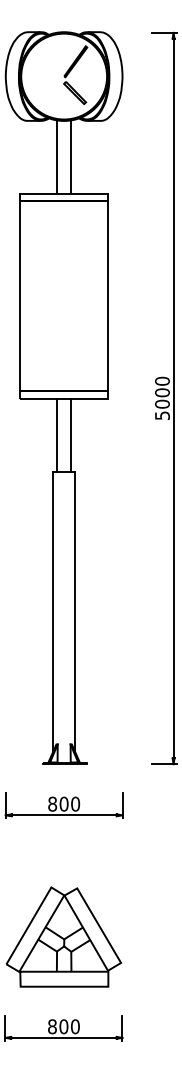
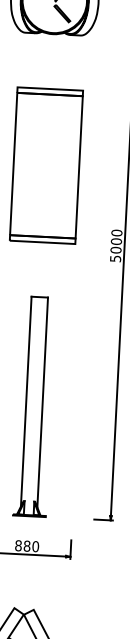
line: (56, 157) -> (45, 61), removed
line: (71, 157) -> (57, 61), removed
line: (56, 434) -> (35, 268), removed
line: (71, 434) -> (46, 269), removed
text: (63, 804) -> (26, 546), 800 -> 880

